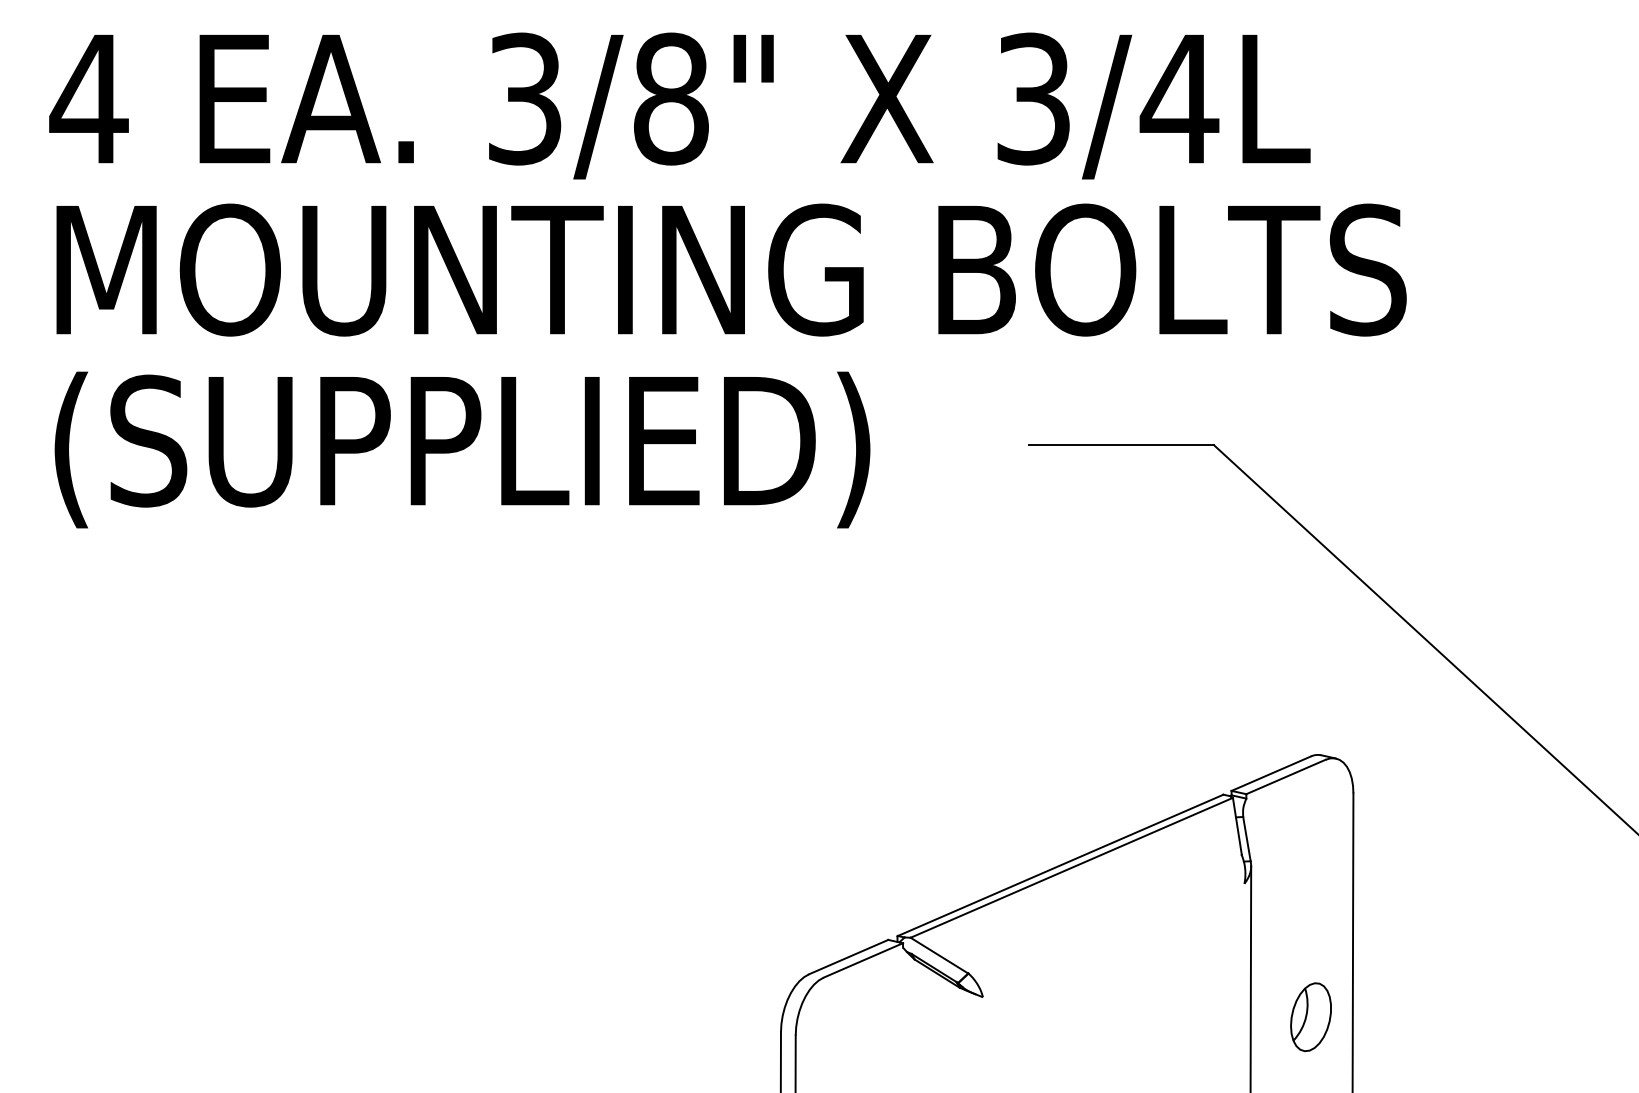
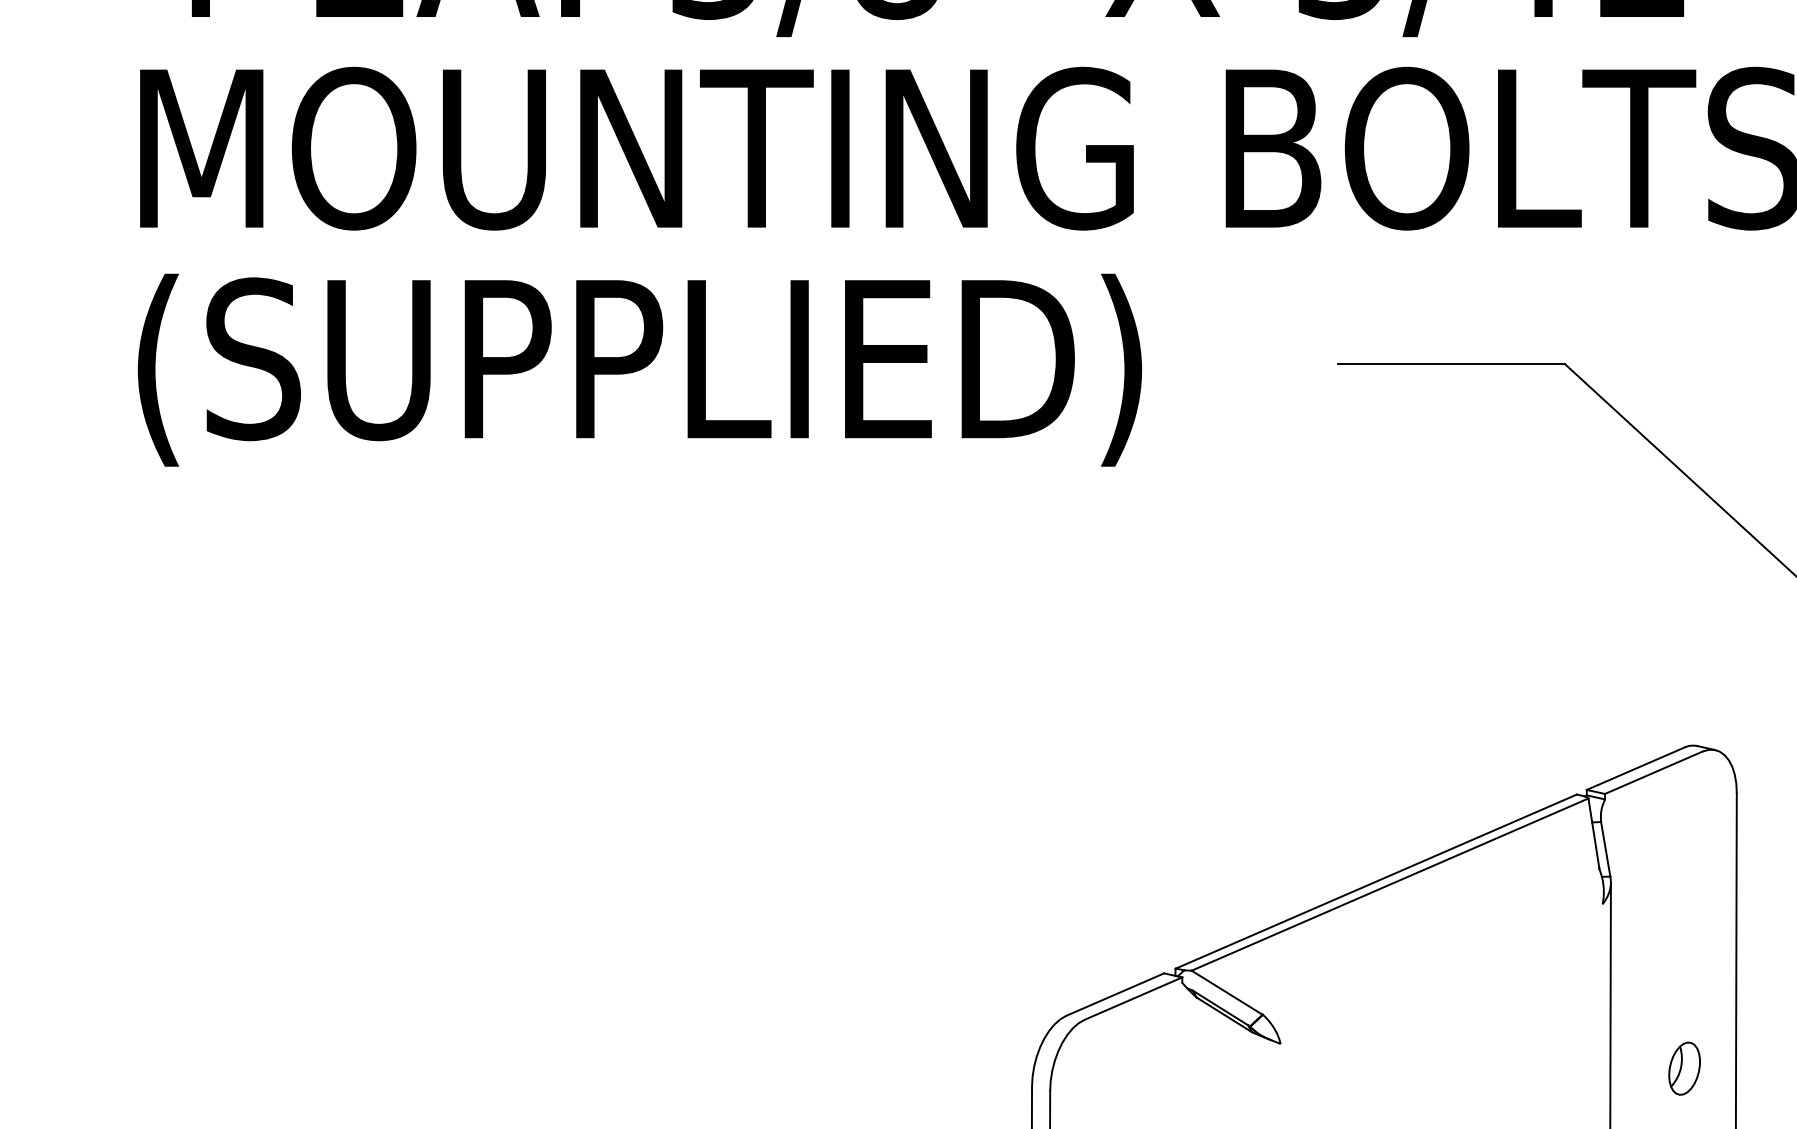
part: (1310, 1017) -> (1683, 1068), size x0.62

